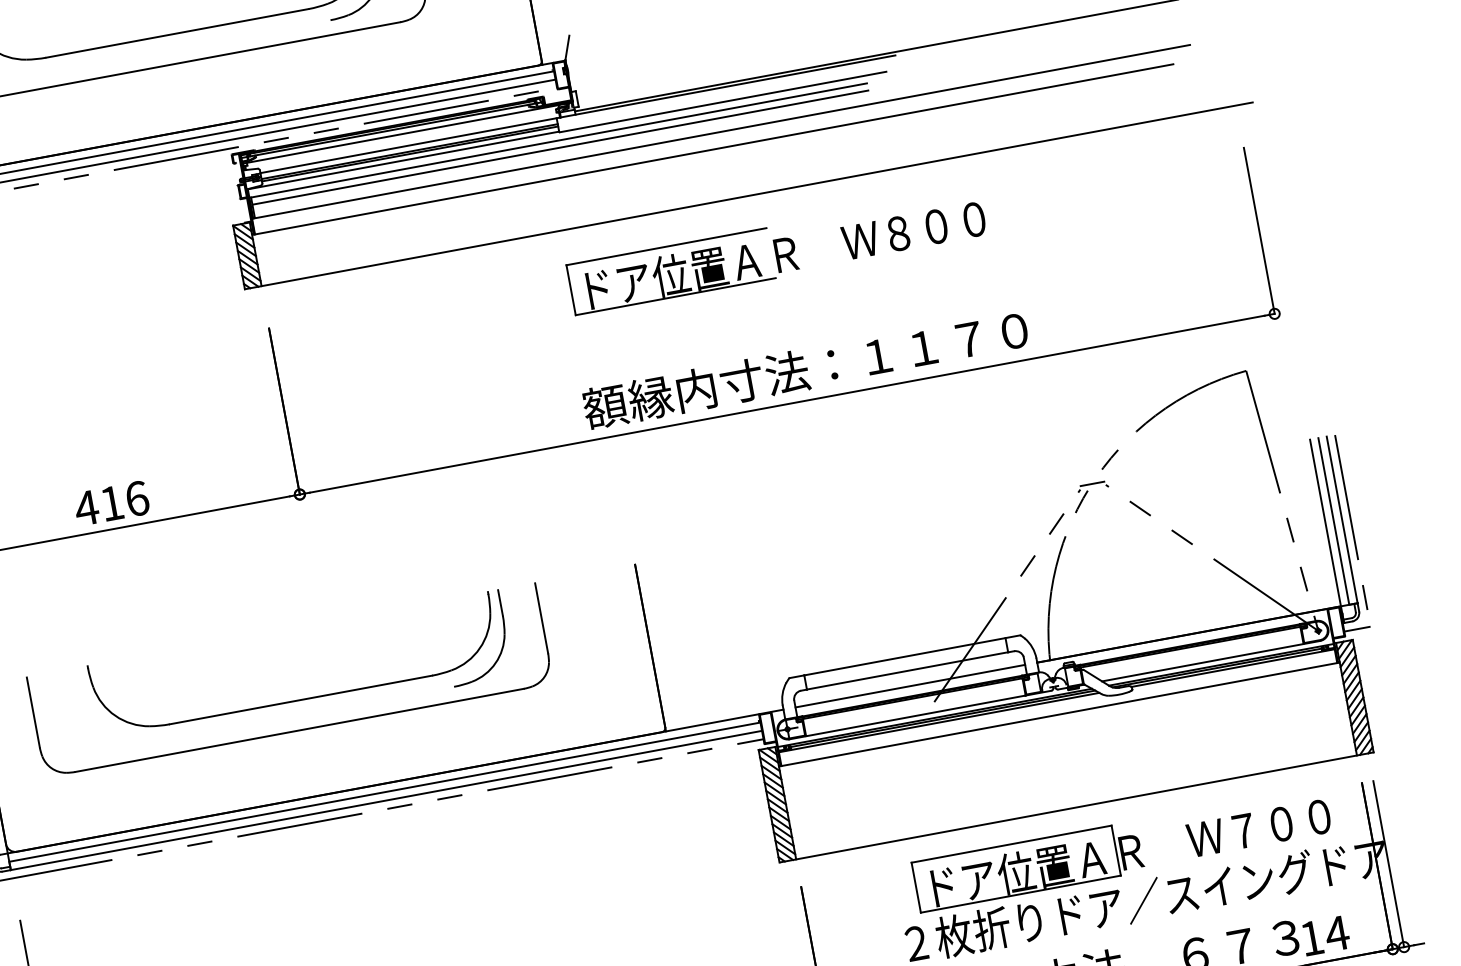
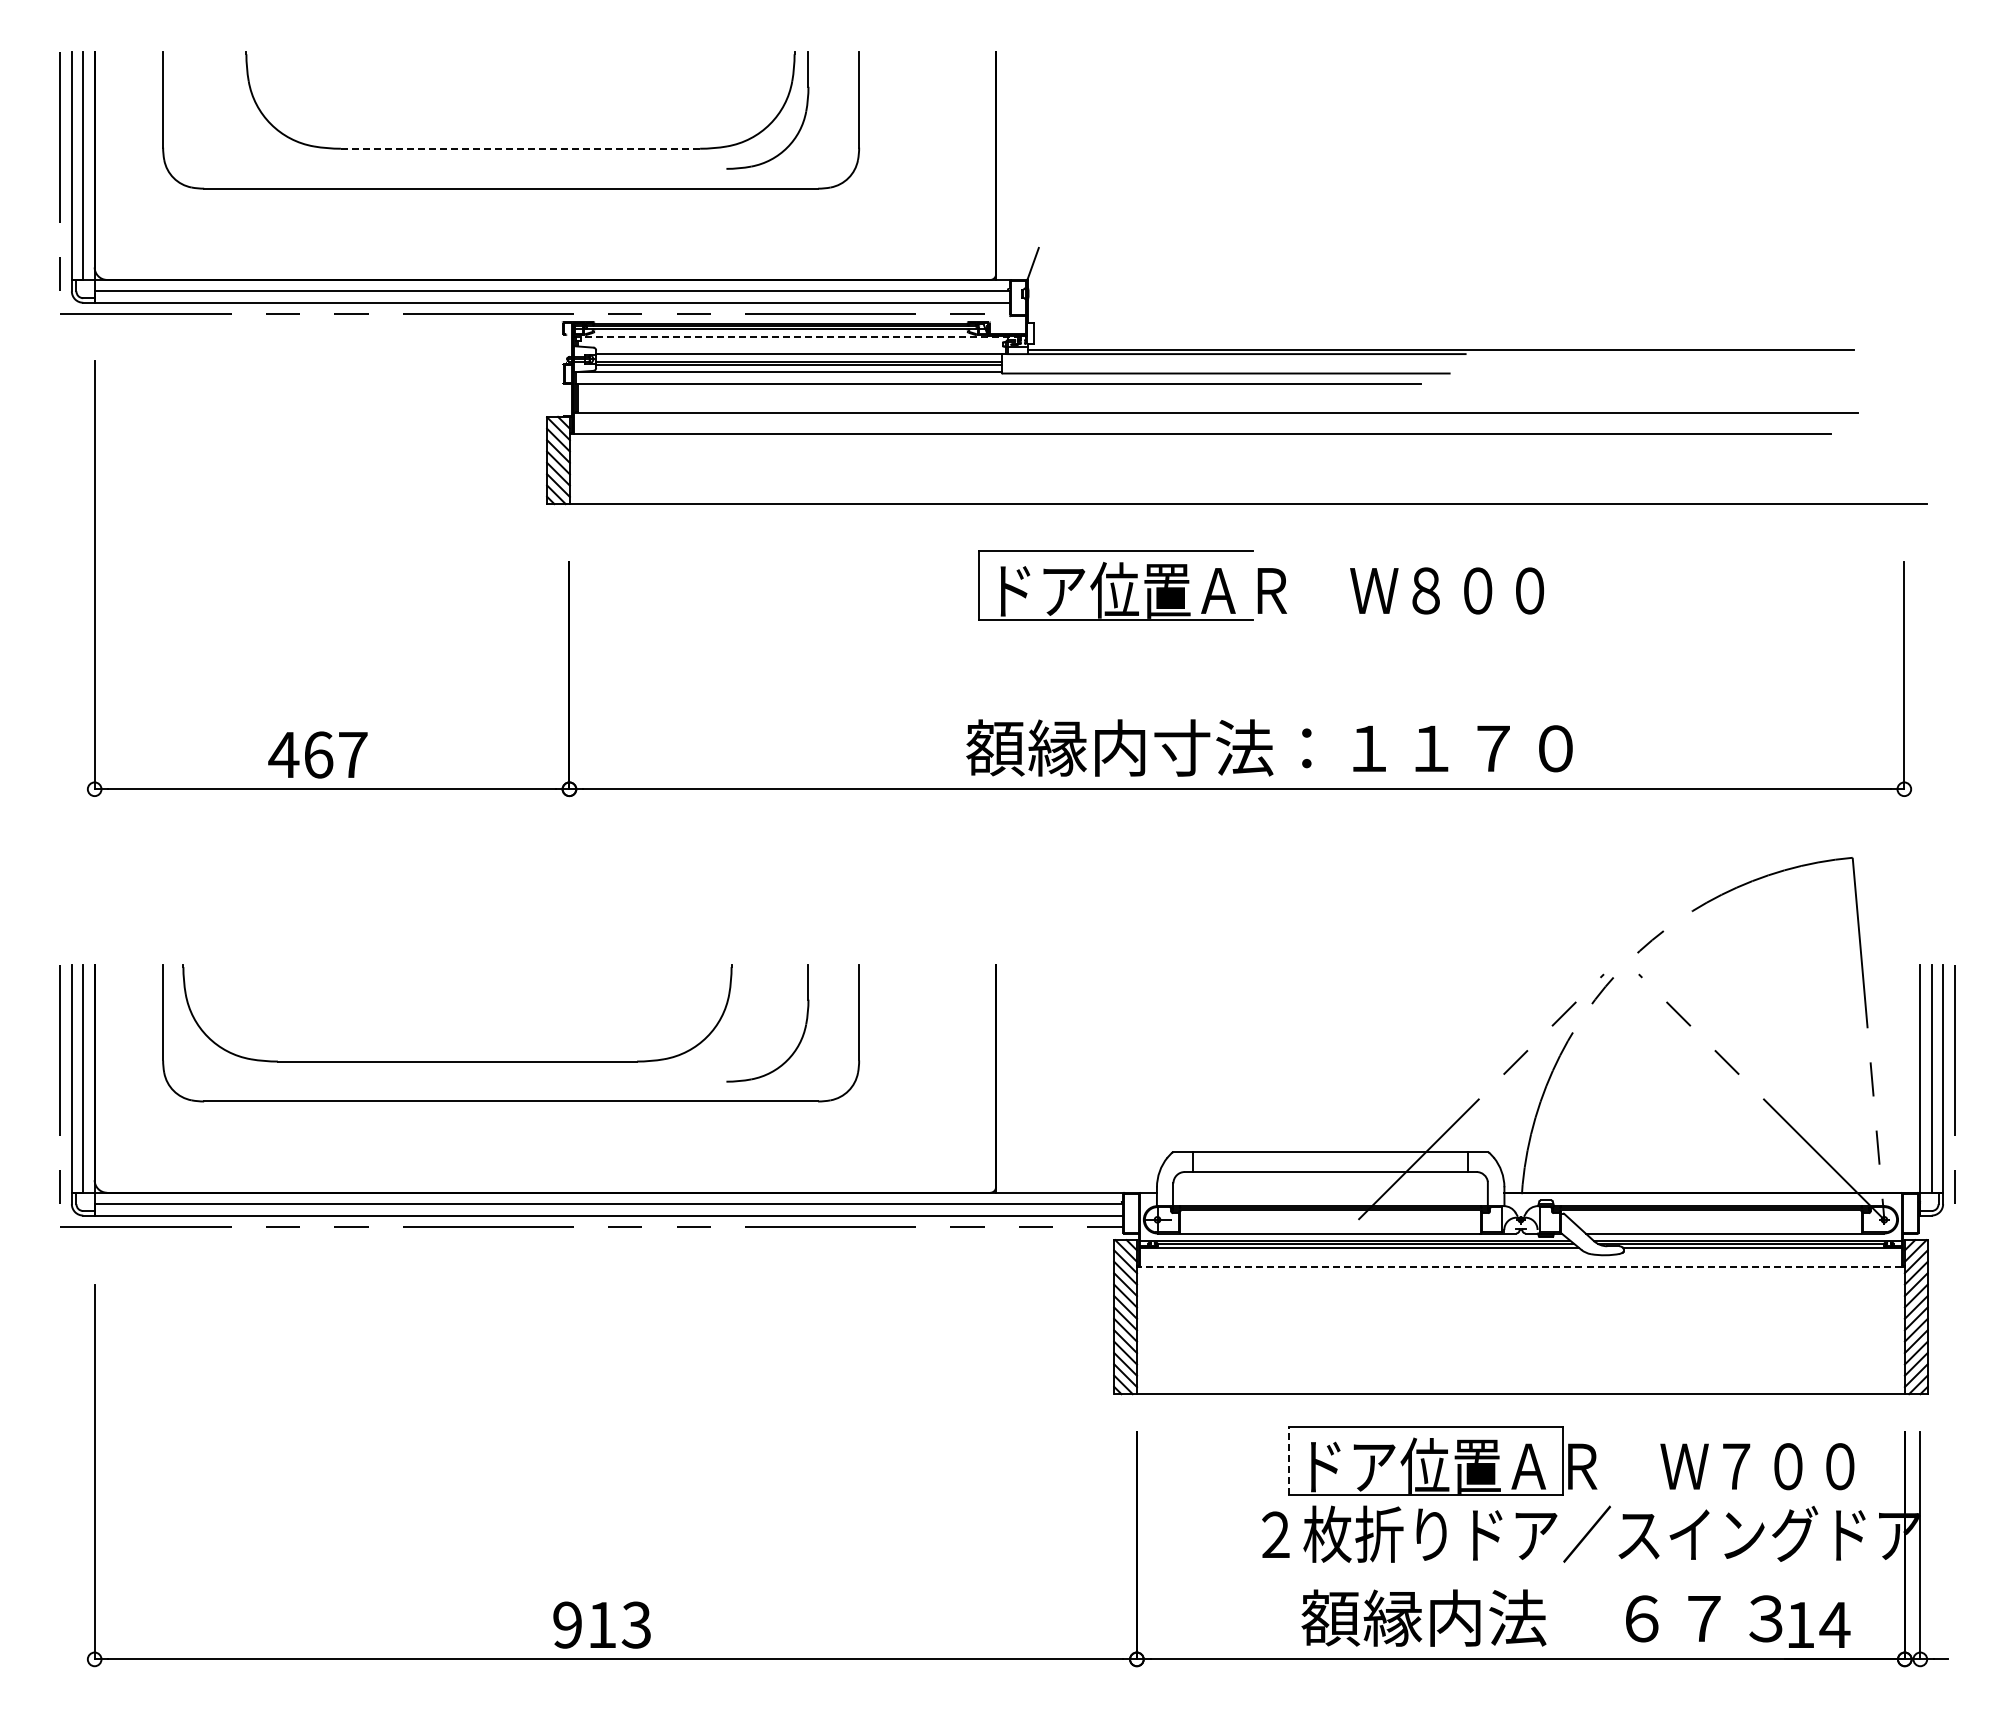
line: (177, 33) -> (520, 148), solid -> dashed
line: (407, 133) -> (800, 337), solid -> dashed
line: (560, 147) -> (999, 393), removed
line: (1091, 483) -> (1620, 969), removed
text: (125, 500) -> (336, 754), 416 -> 467
line: (1357, 629) -> (1936, 1227), removed
line: (910, 685) -> (1330, 1192), removed
part: (300, 699) -> (457, 1061), moved
line: (1058, 714) -> (1520, 1266), solid -> dashed
line: (916, 887) -> (1289, 1460), solid -> dashed

